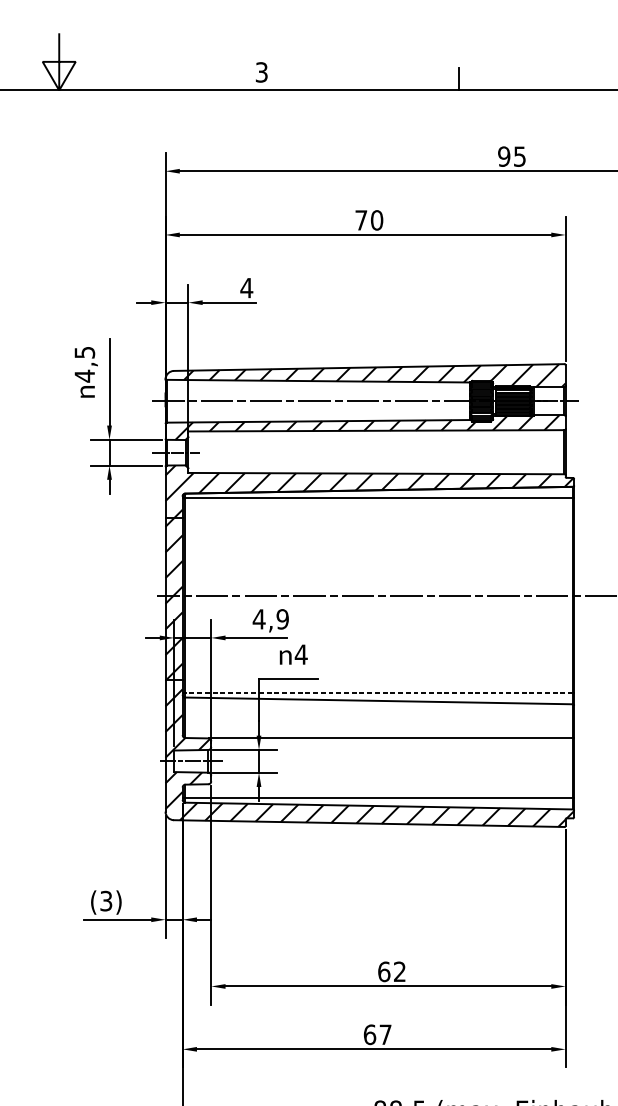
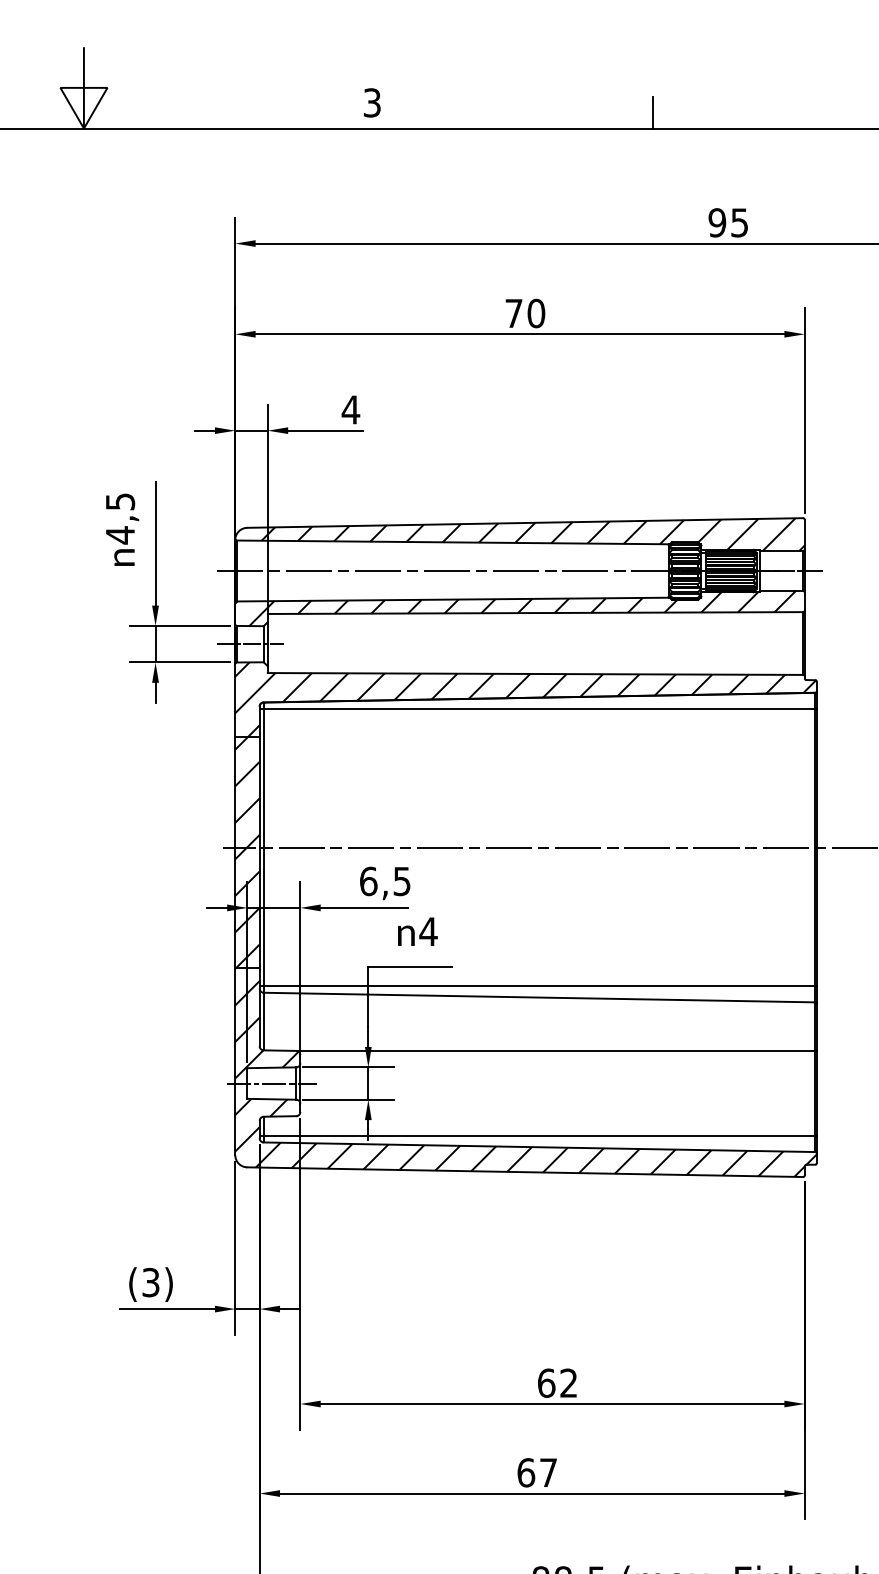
text: (270, 619) -> (384, 881), 4,9 -> 6,5
line: (379, 692) -> (539, 985), dashed -> solid

